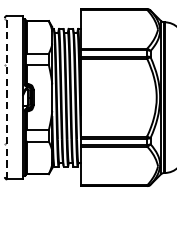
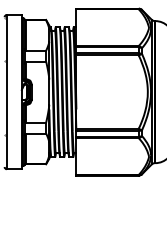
line: (6, 96) -> (6, 91), dashed -> solid

